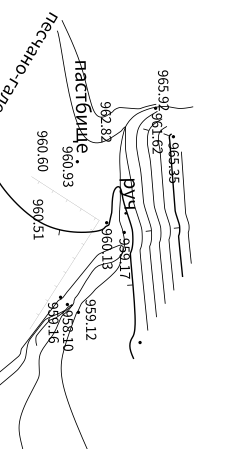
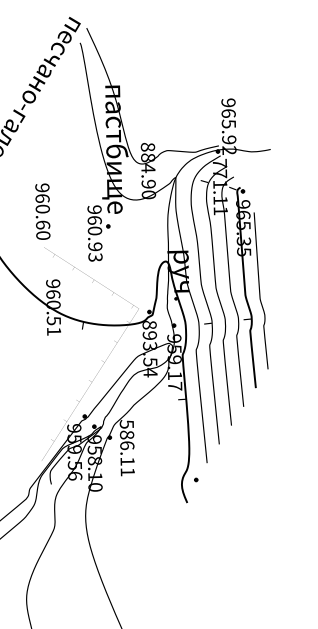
text: (105, 122) -> (147, 171), 962.82 -> 884.90
text: (156, 133) -> (219, 186), 961.62 -> 771.11
text: (42, 151) -> (42, 212), moved
text: (106, 248) -> (149, 348), 960.13 -> 893.54
text: (90, 319) -> (126, 447), 959.12 -> 586.11
text: (53, 332) -> (74, 465), 959.16 -> 959.56

